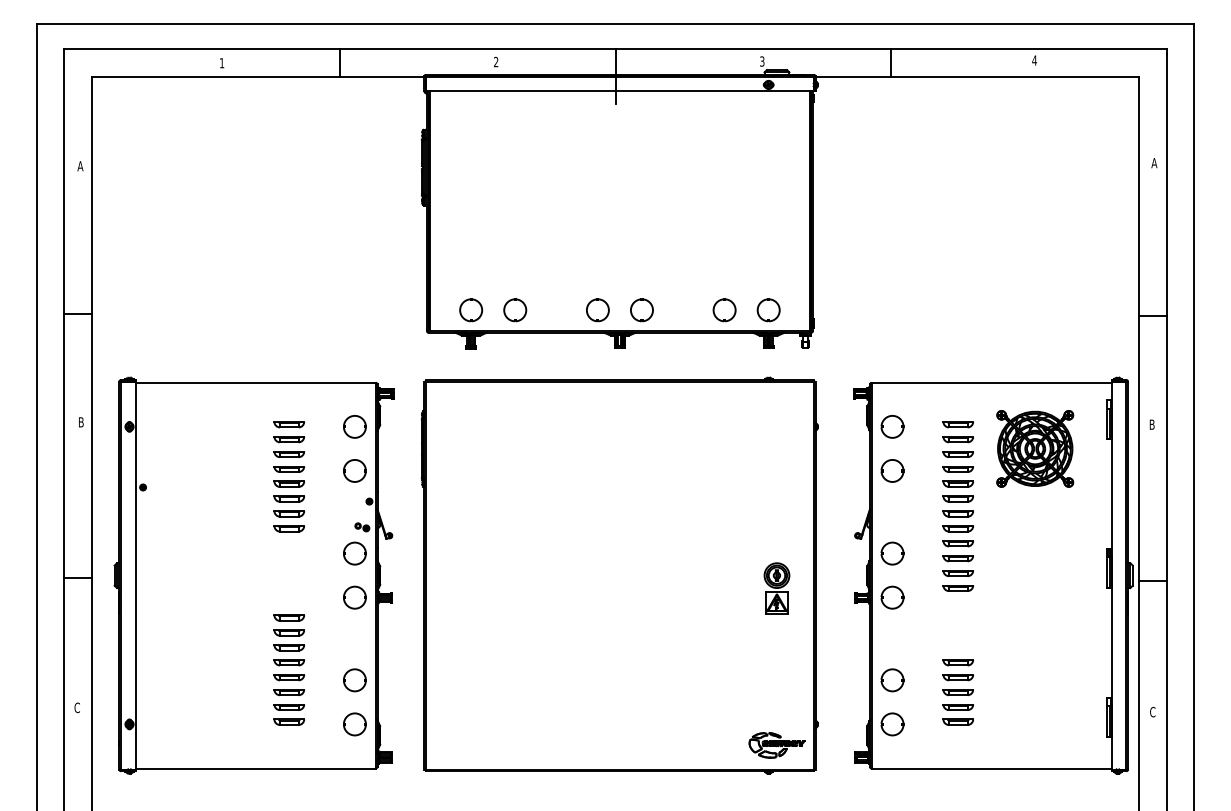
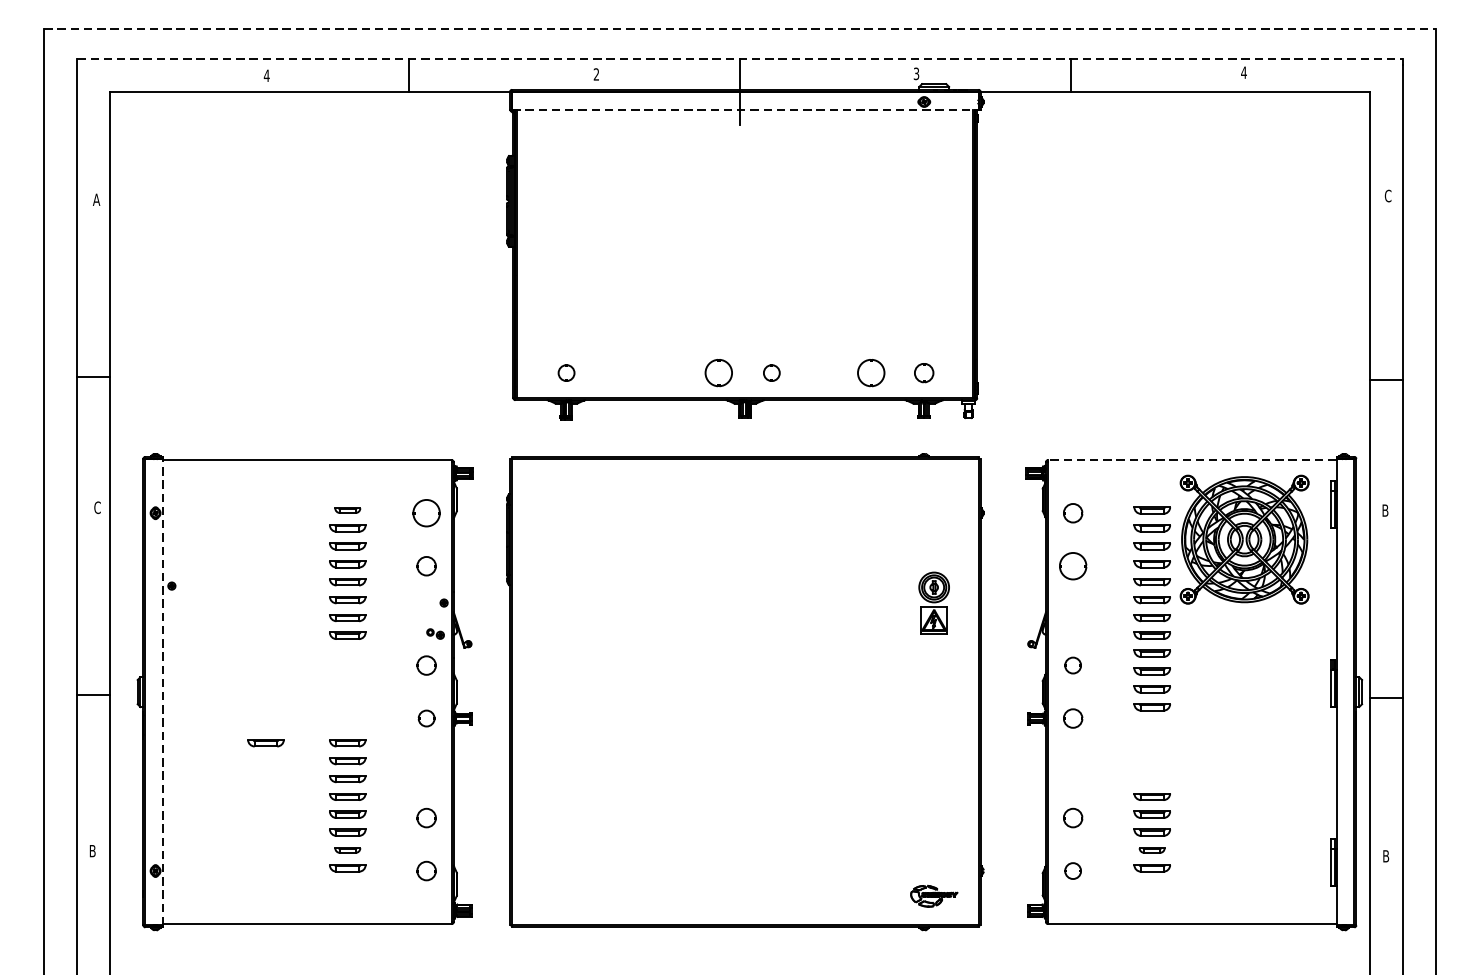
line: (615, 24) -> (740, 29), solid -> dashed
line: (616, 49) -> (741, 59), solid -> dashed
text: (221, 63) -> (266, 76), 1 -> 4
line: (619, 91) -> (744, 109), solid -> dashed
text: (1154, 163) -> (1388, 196), A -> C
part: (471, 310) -> (566, 373), size x0.6
part: (515, 310) -> (619, 373), removed
part: (641, 310) -> (771, 373), size x0.6
part: (768, 310) -> (923, 373), size x0.7
line: (991, 382) -> (1192, 459), solid -> dashed
text: (80, 422) -> (96, 507), B -> C
part: (289, 424) -> (347, 510), size x0.7
part: (892, 426) -> (1073, 512), size x0.7
part: (1035, 448) -> (1245, 539), size x1.4
part: (354, 470) -> (426, 565), size x0.7
part: (354, 553) -> (426, 665), size x0.7
part: (892, 553) -> (1073, 665), size x0.6
line: (135, 575) -> (162, 691), solid -> dashed
part: (776, 588) -> (933, 602), moved
part: (354, 597) -> (426, 718), size x0.6
part: (892, 597) -> (1073, 718), size x0.7
part: (220, 617) -> (264, 742), added
part: (354, 680) -> (426, 818), size x0.7
part: (892, 680) -> (1073, 818), size x0.7
text: (76, 707) -> (91, 850), C -> B
part: (289, 707) -> (347, 850), size x0.7
part: (957, 707) -> (1151, 850), size x0.7
text: (1152, 712) -> (1385, 856), C -> B
part: (354, 724) -> (426, 871), size x0.7
part: (892, 724) -> (1073, 871), size x0.6
part: (776, 745) -> (933, 896), size x0.7

